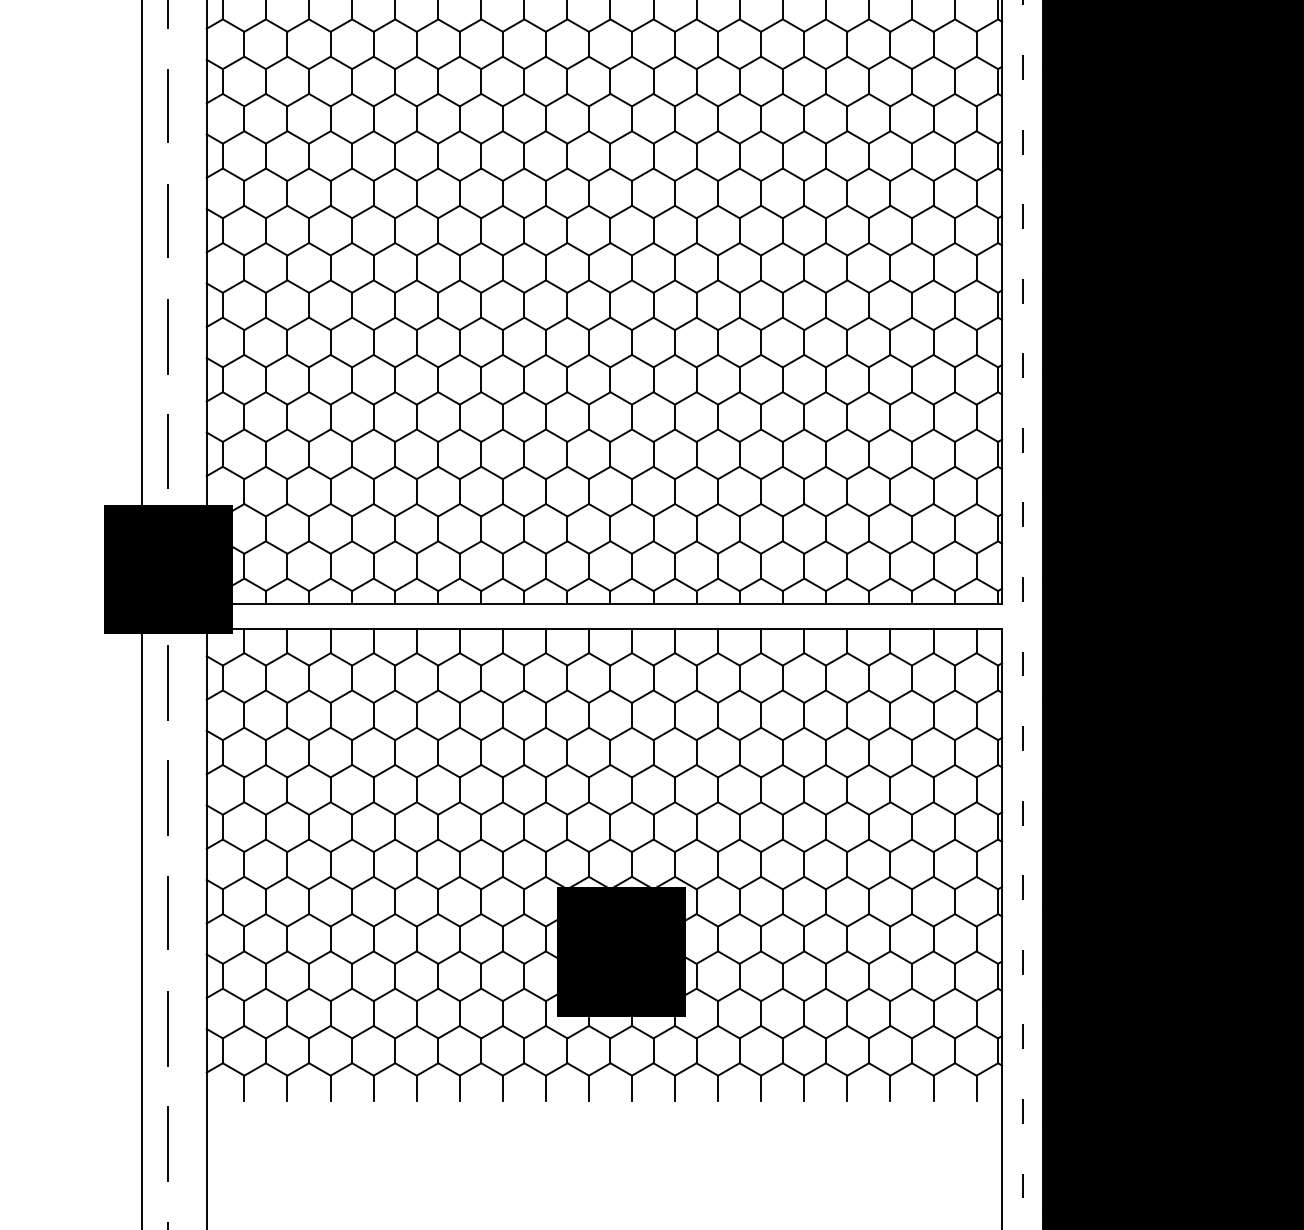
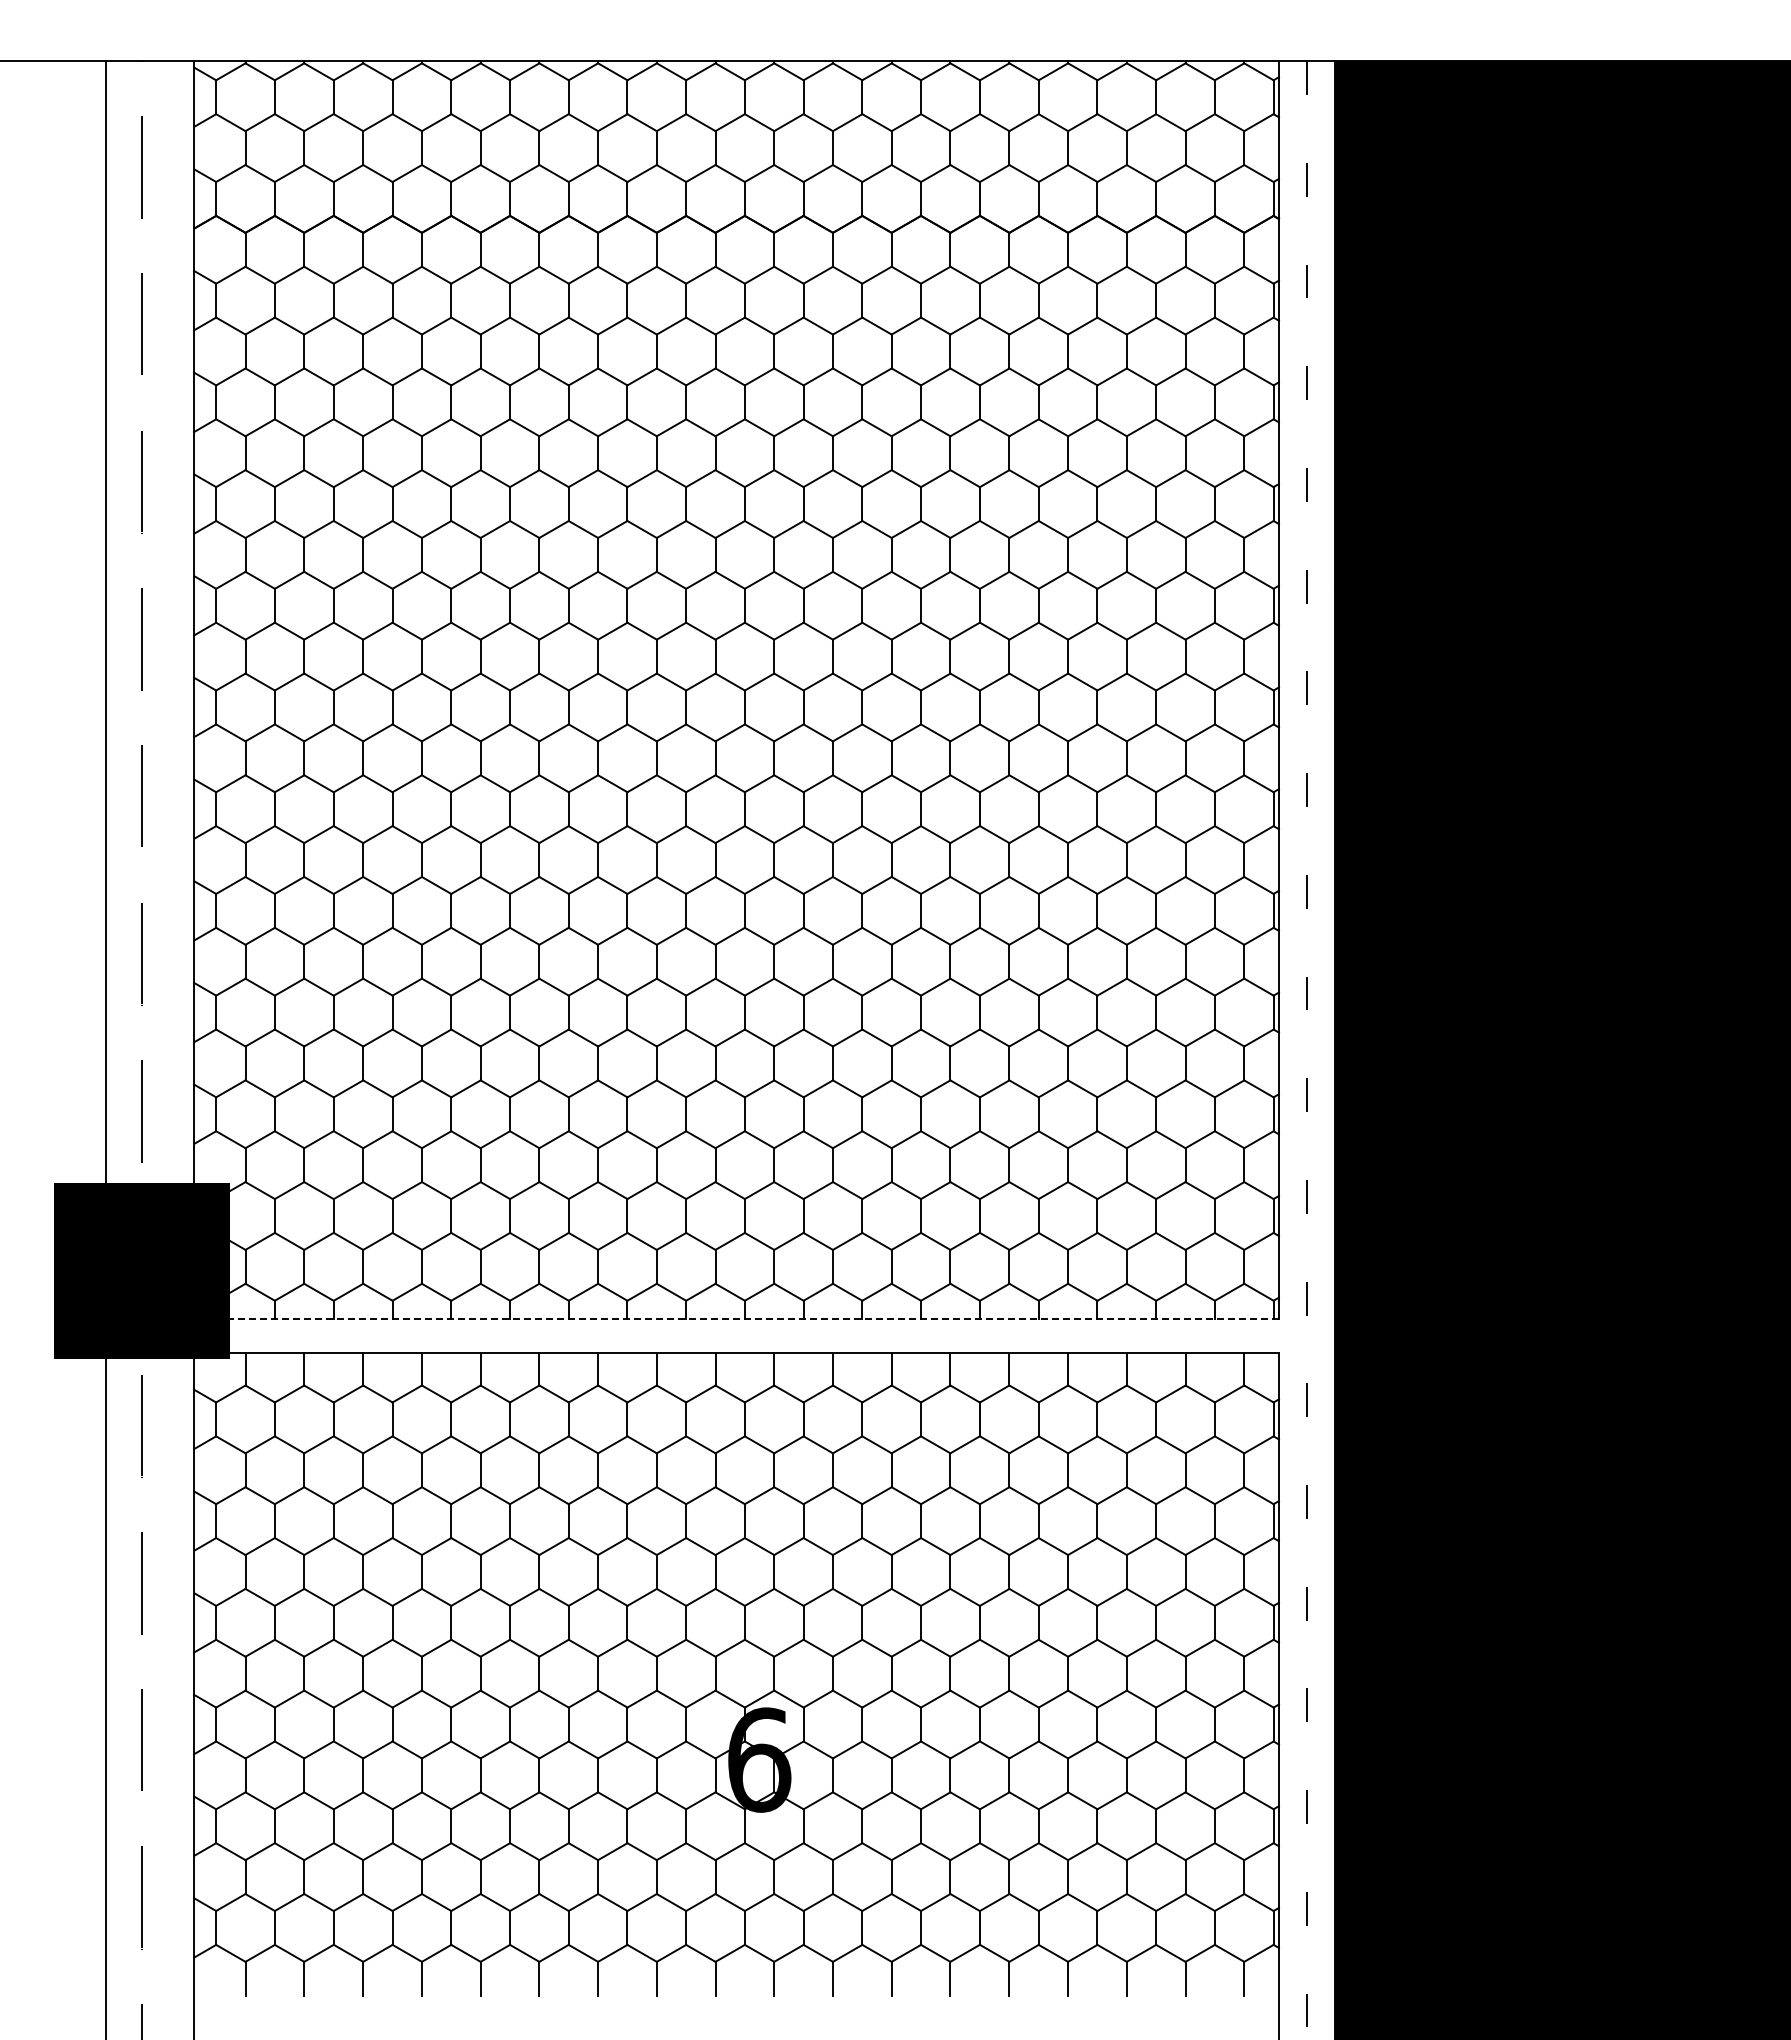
line: (605, 604) -> (737, 1319), solid -> dashed
fill: (621, 952) -> (759, 1793), removed

